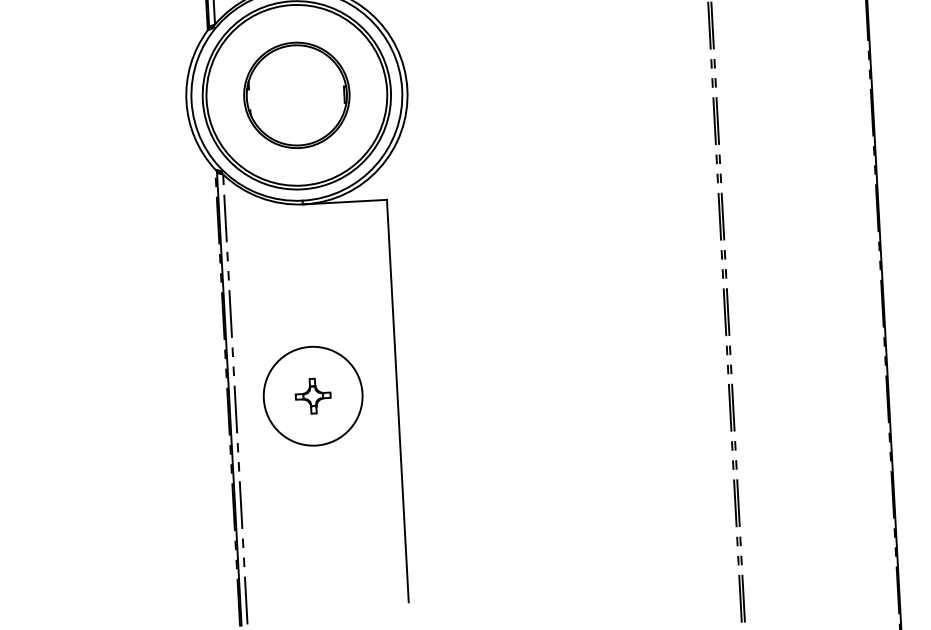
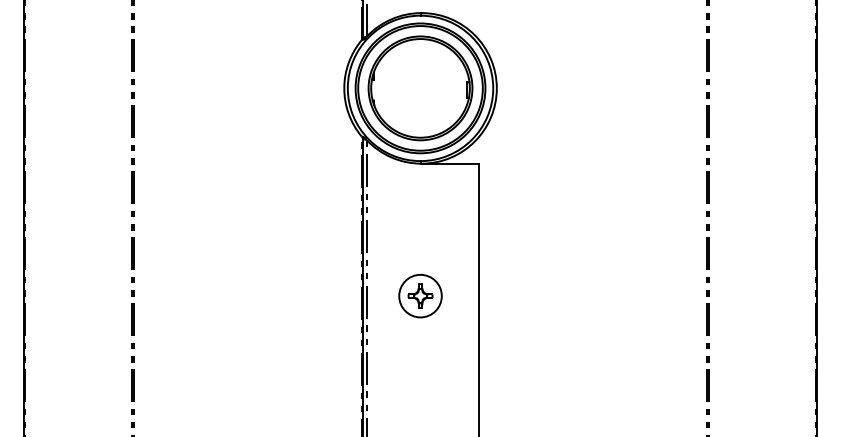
part: (296, 95) -> (420, 88), size x1.43
circle: (313, 395) -> (420, 295), size x0.62

